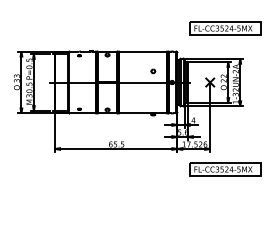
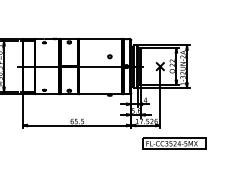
part: (225, 28) -> (173, 18), removed

